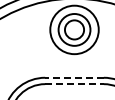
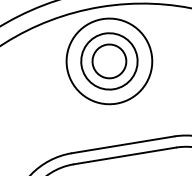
line: (74, 77) -> (122, 144), dashed -> solid
line: (75, 84) -> (126, 156), dashed -> solid

